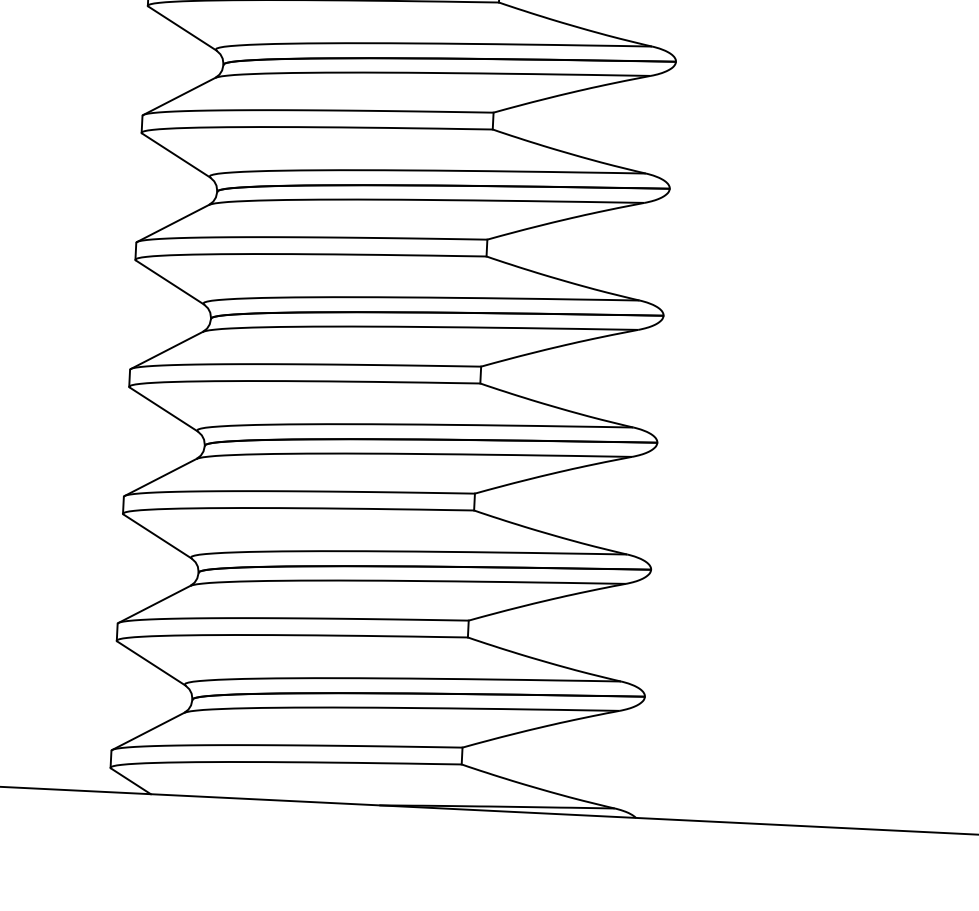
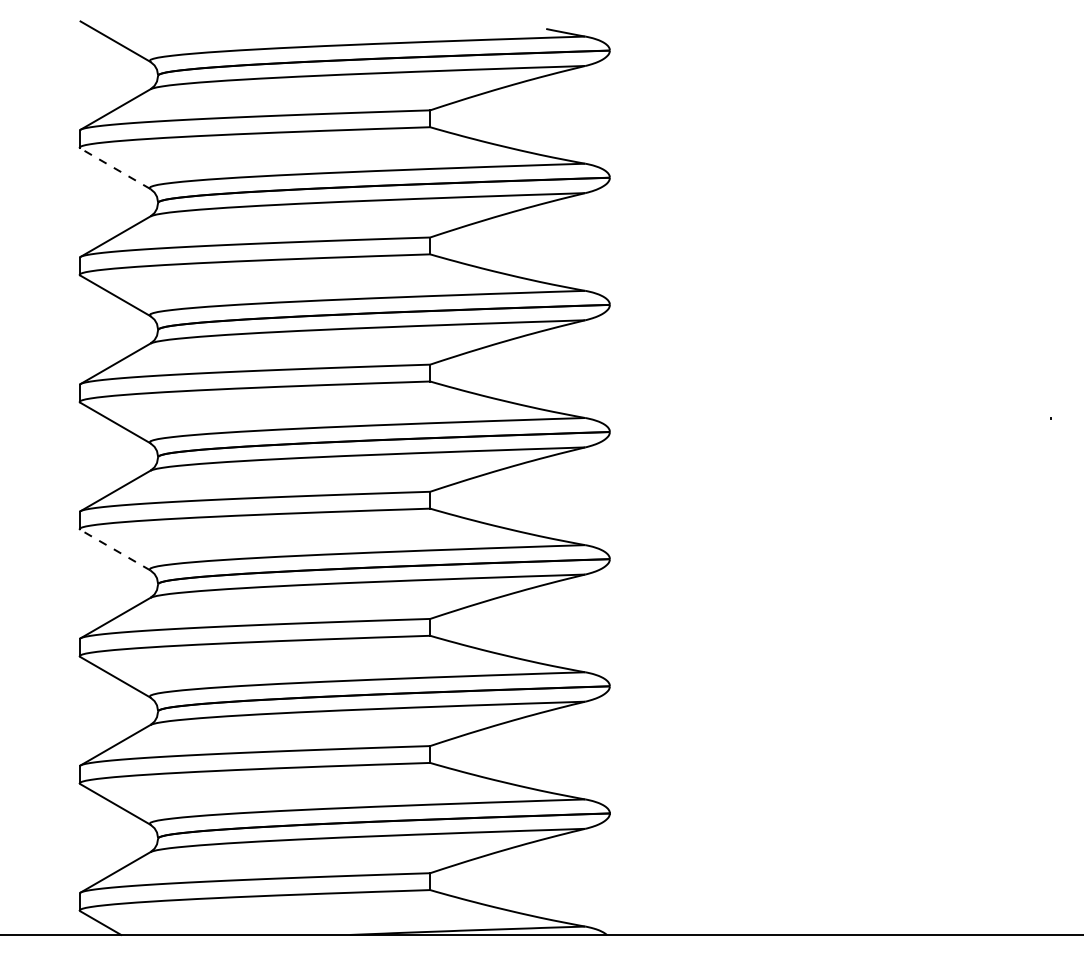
line: (182, 28) -> (115, 168), solid -> dashed
line: (163, 408) -> (115, 549), solid -> dashed

